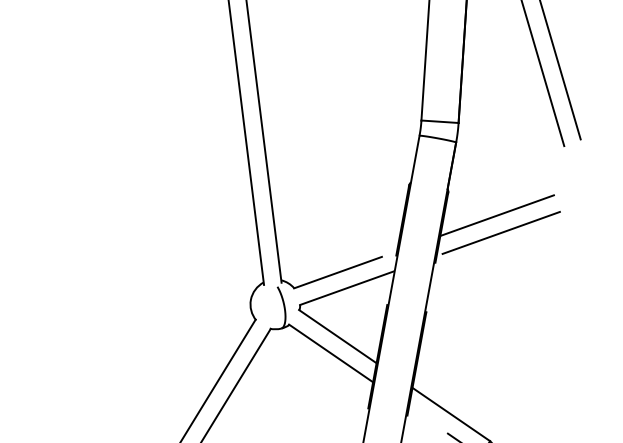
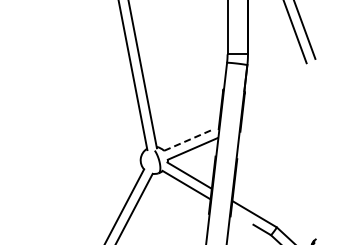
line: (497, 215) -> (272, 103), removed
line: (501, 232) -> (275, 112), removed
line: (338, 272) -> (187, 140), solid -> dashed

